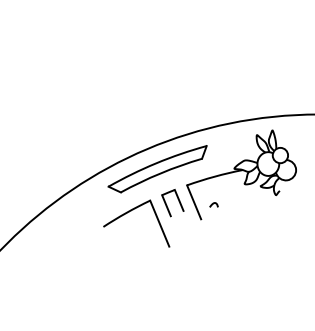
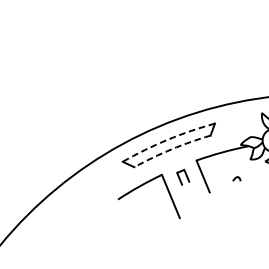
arc: (156, 163) -> (167, 140), solid -> dashed
arc: (160, 173) -> (171, 149), solid -> dashed
part: (172, 203) -> (182, 177), size x0.6
curve: (213, 204) -> (236, 178), moved

